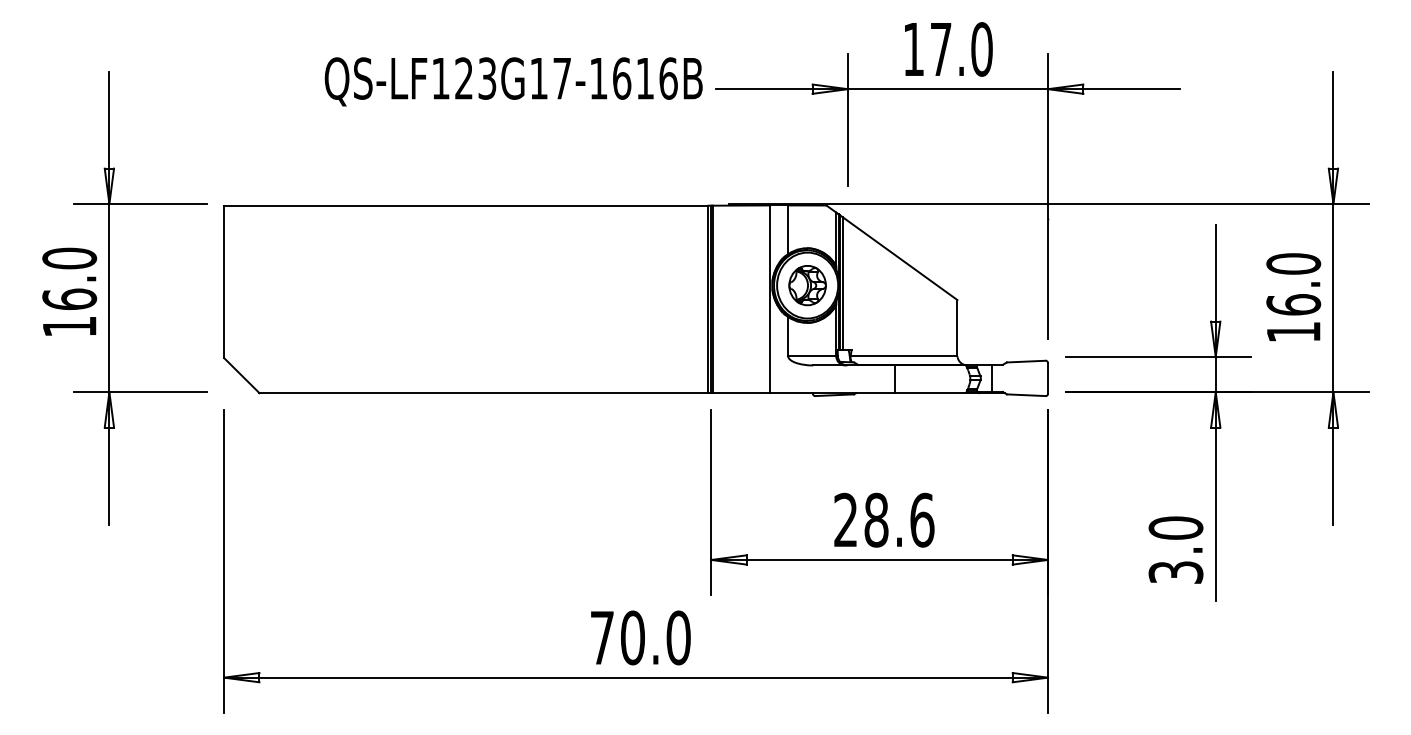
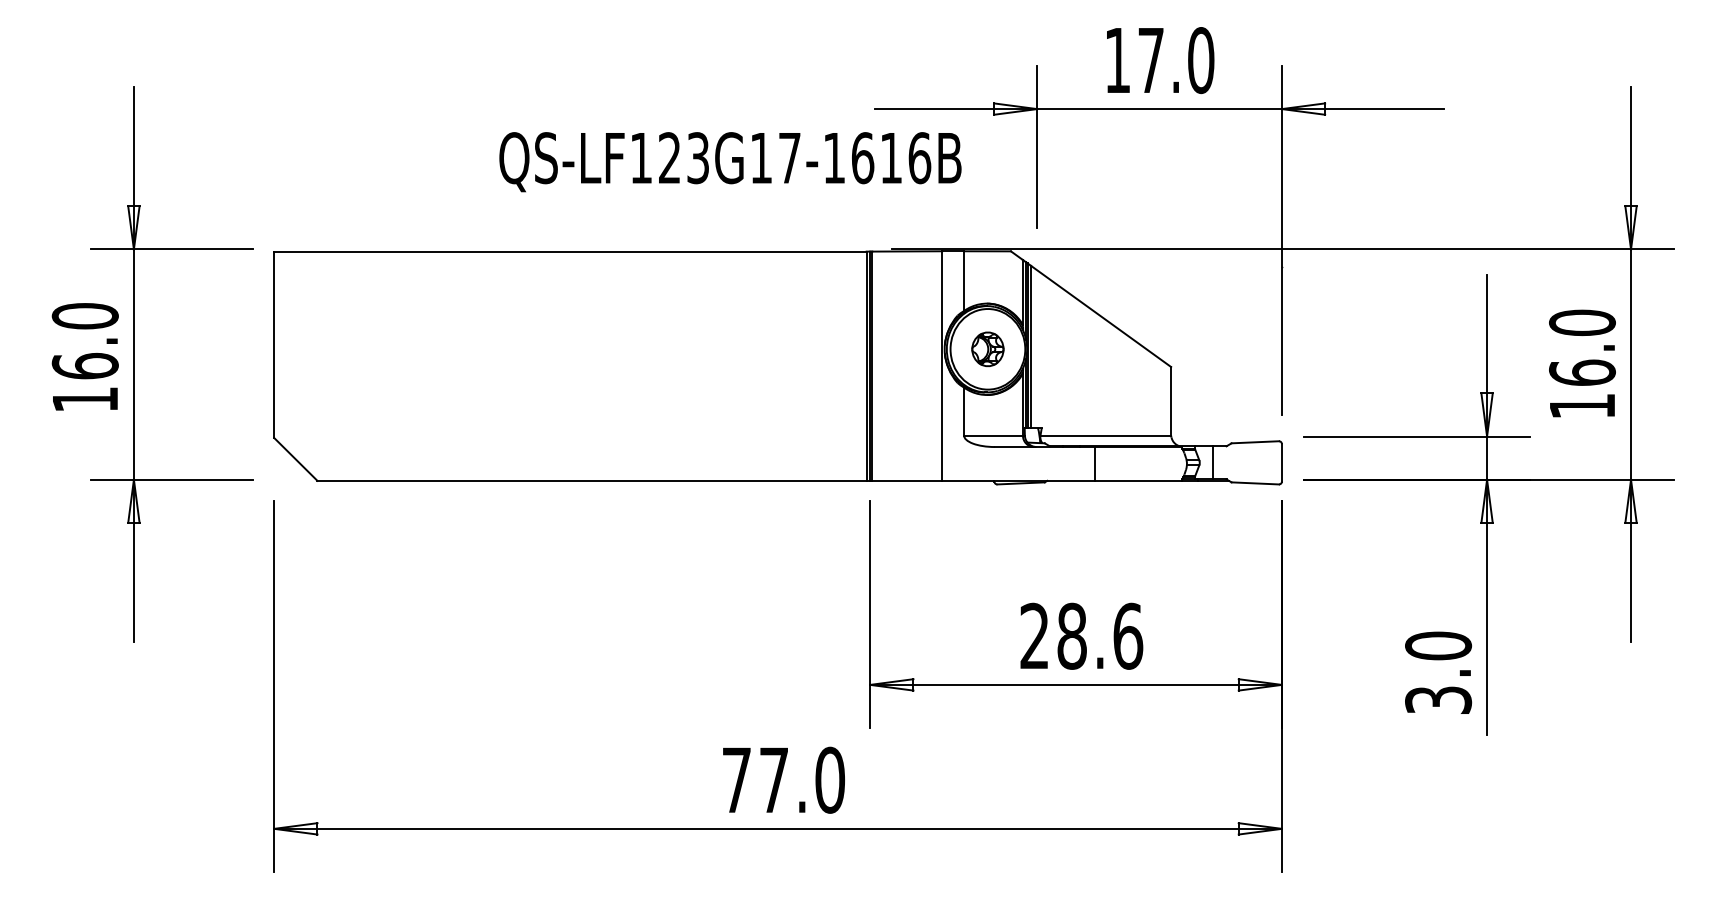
text: (513, 82) -> (730, 162), moved
part: (807, 285) -> (987, 349), size x0.7
text: (633, 637) -> (774, 779), 70.0 -> 77.0

